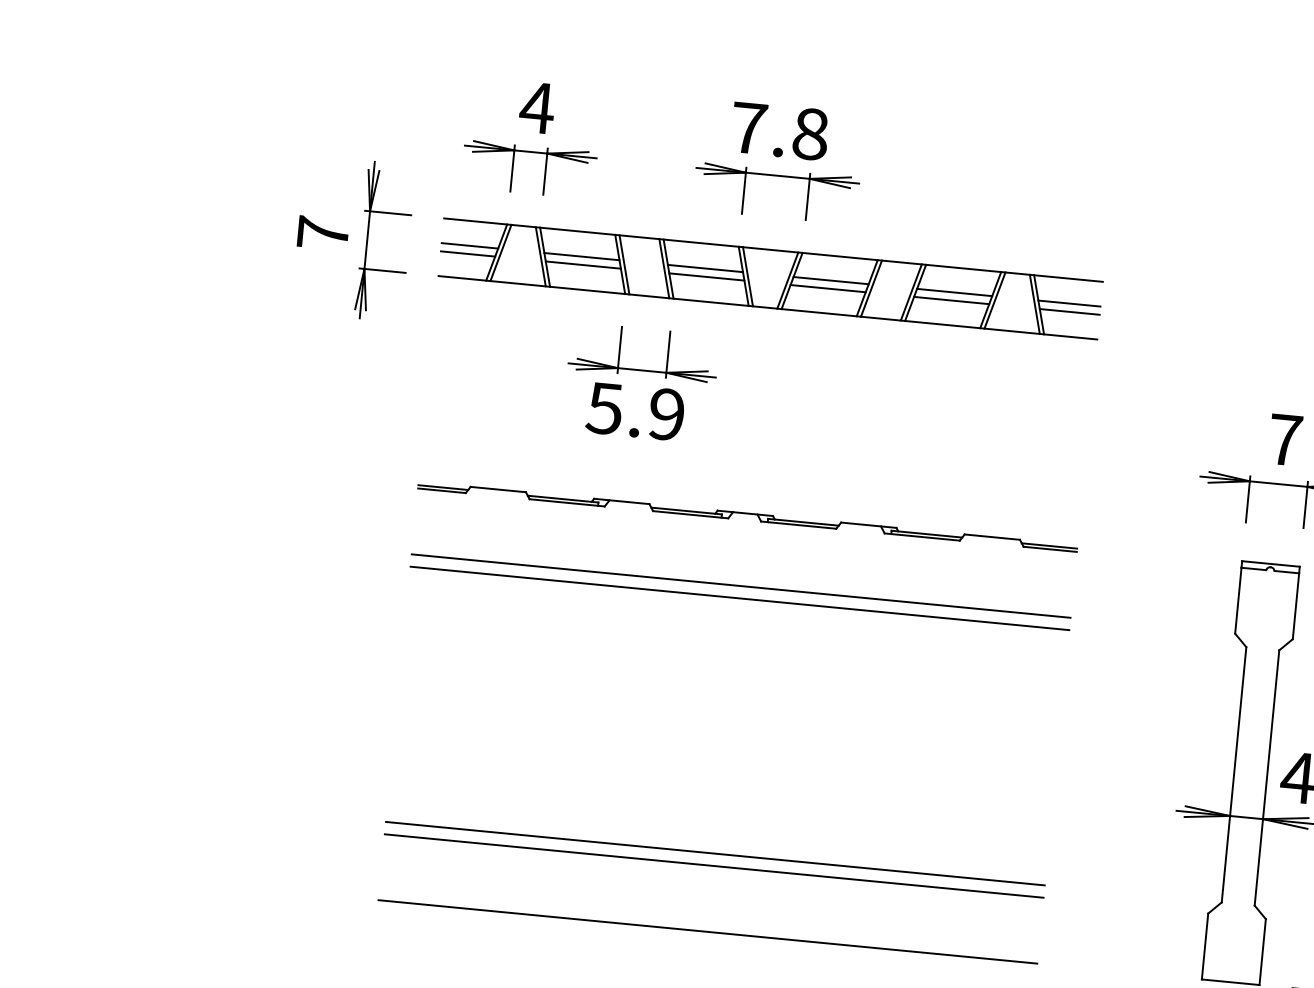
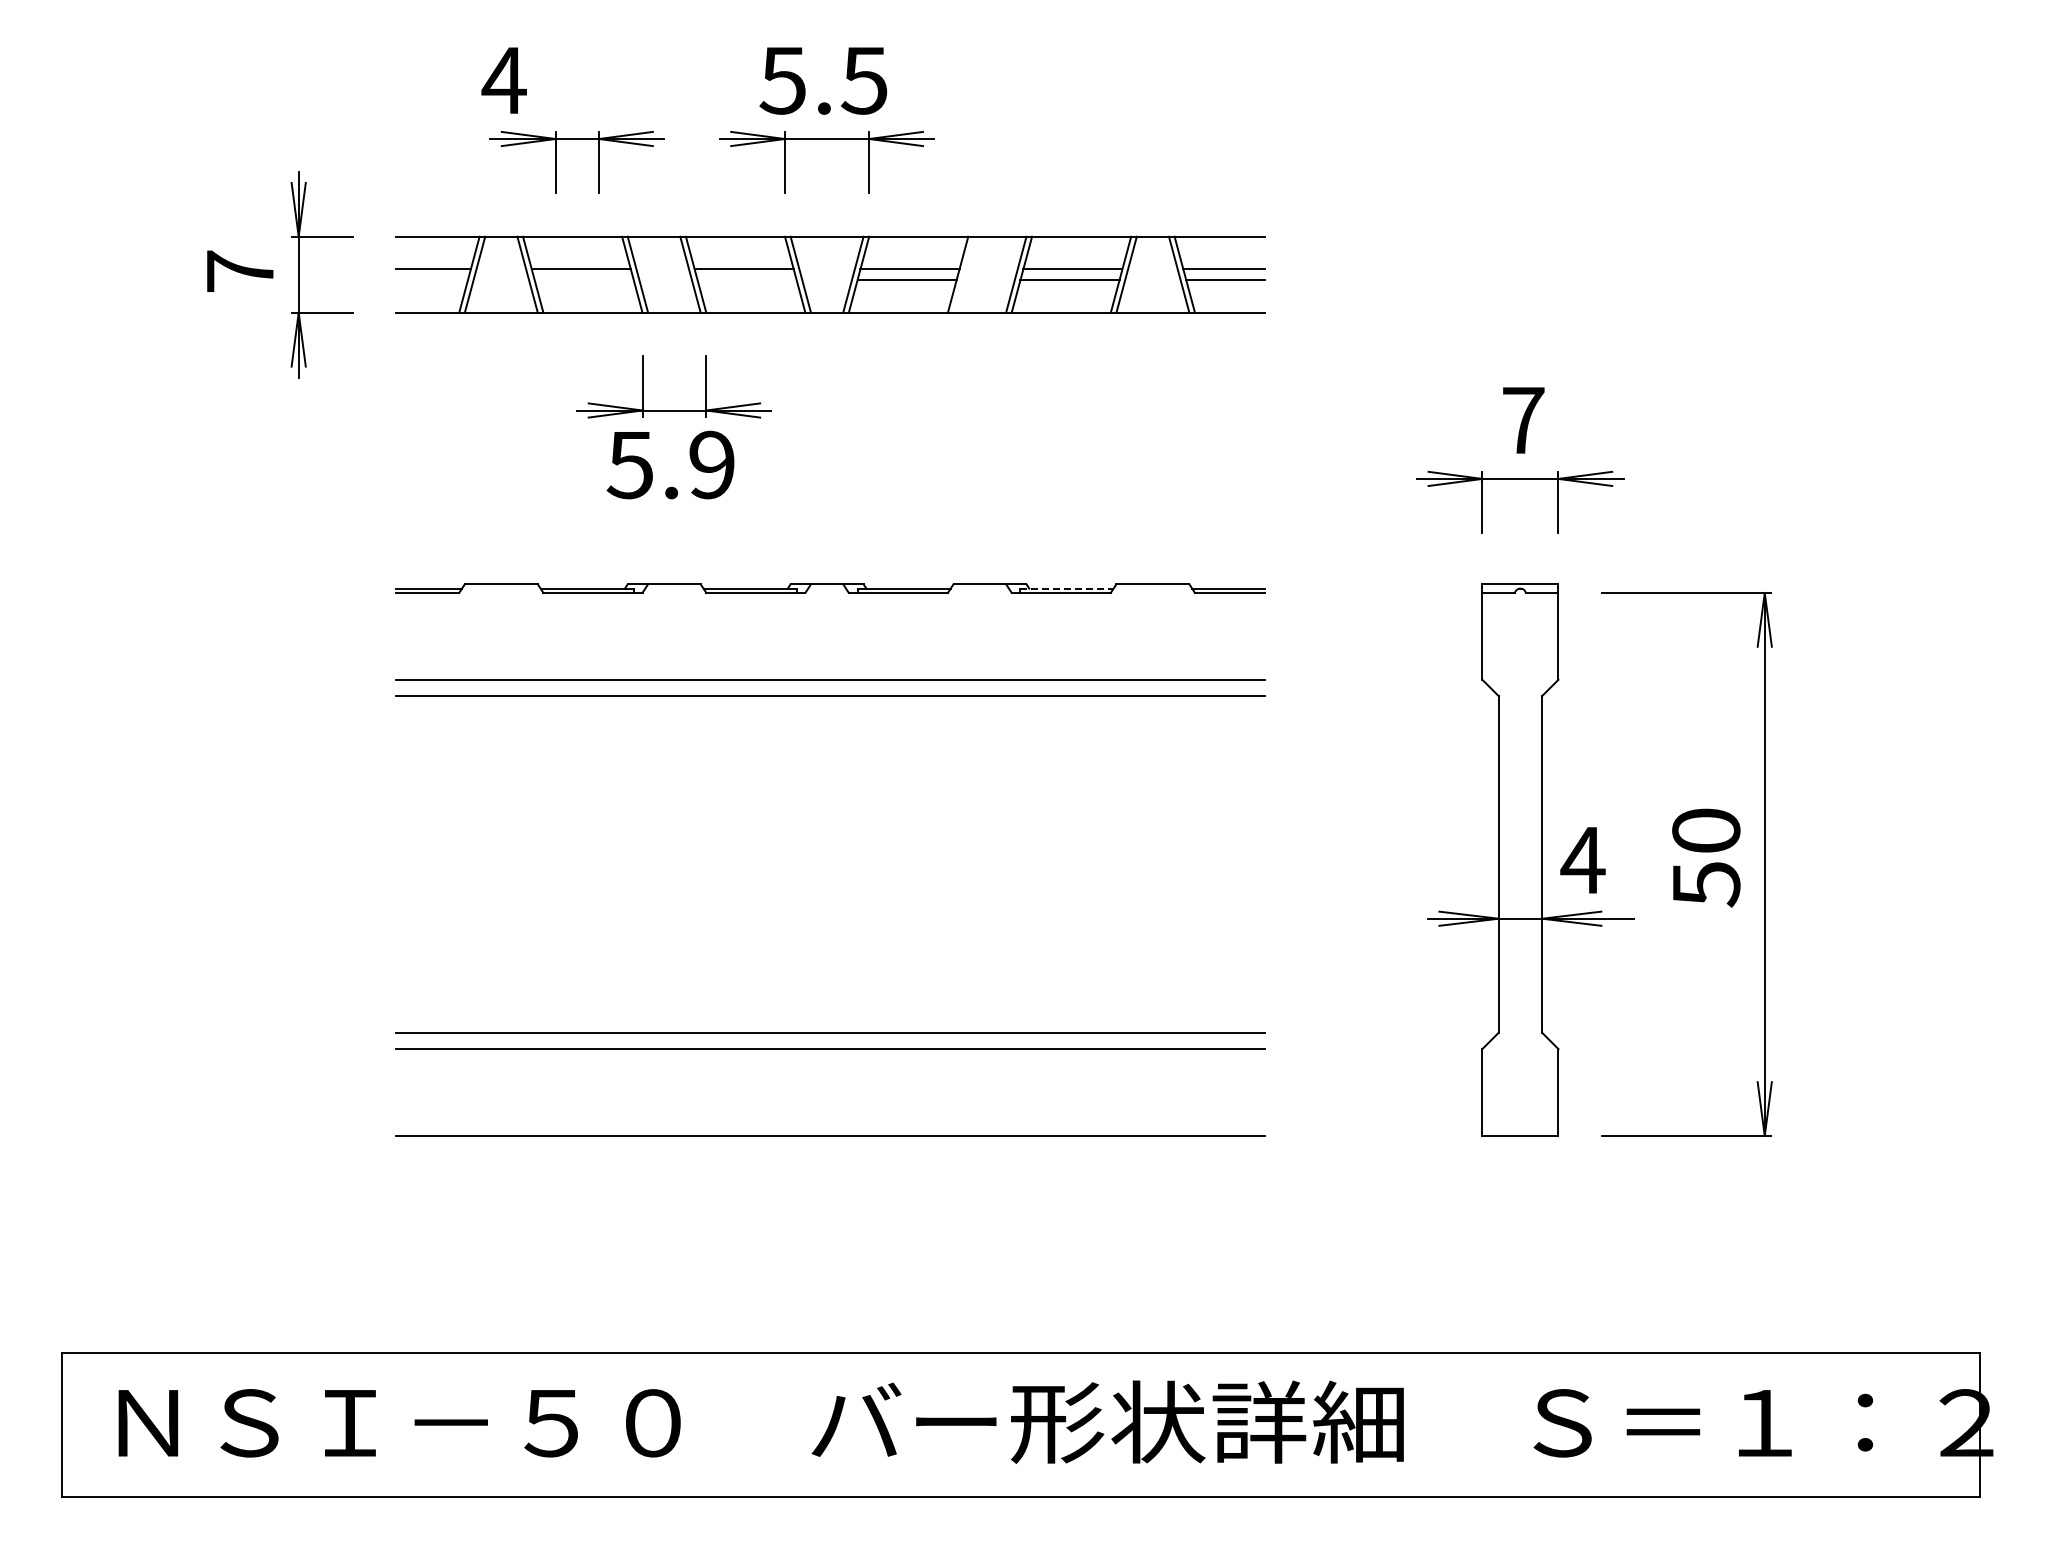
text: (779, 131) -> (823, 80), 7.8 -> 5.5
part: (513, 168) -> (556, 162), moved
line: (467, 254) -> (431, 280), removed
line: (582, 265) -> (583, 280), removed
line: (706, 277) -> (746, 280), removed
line: (871, 288) -> (963, 274), removed
line: (927, 534) -> (1067, 588), solid -> dashed

